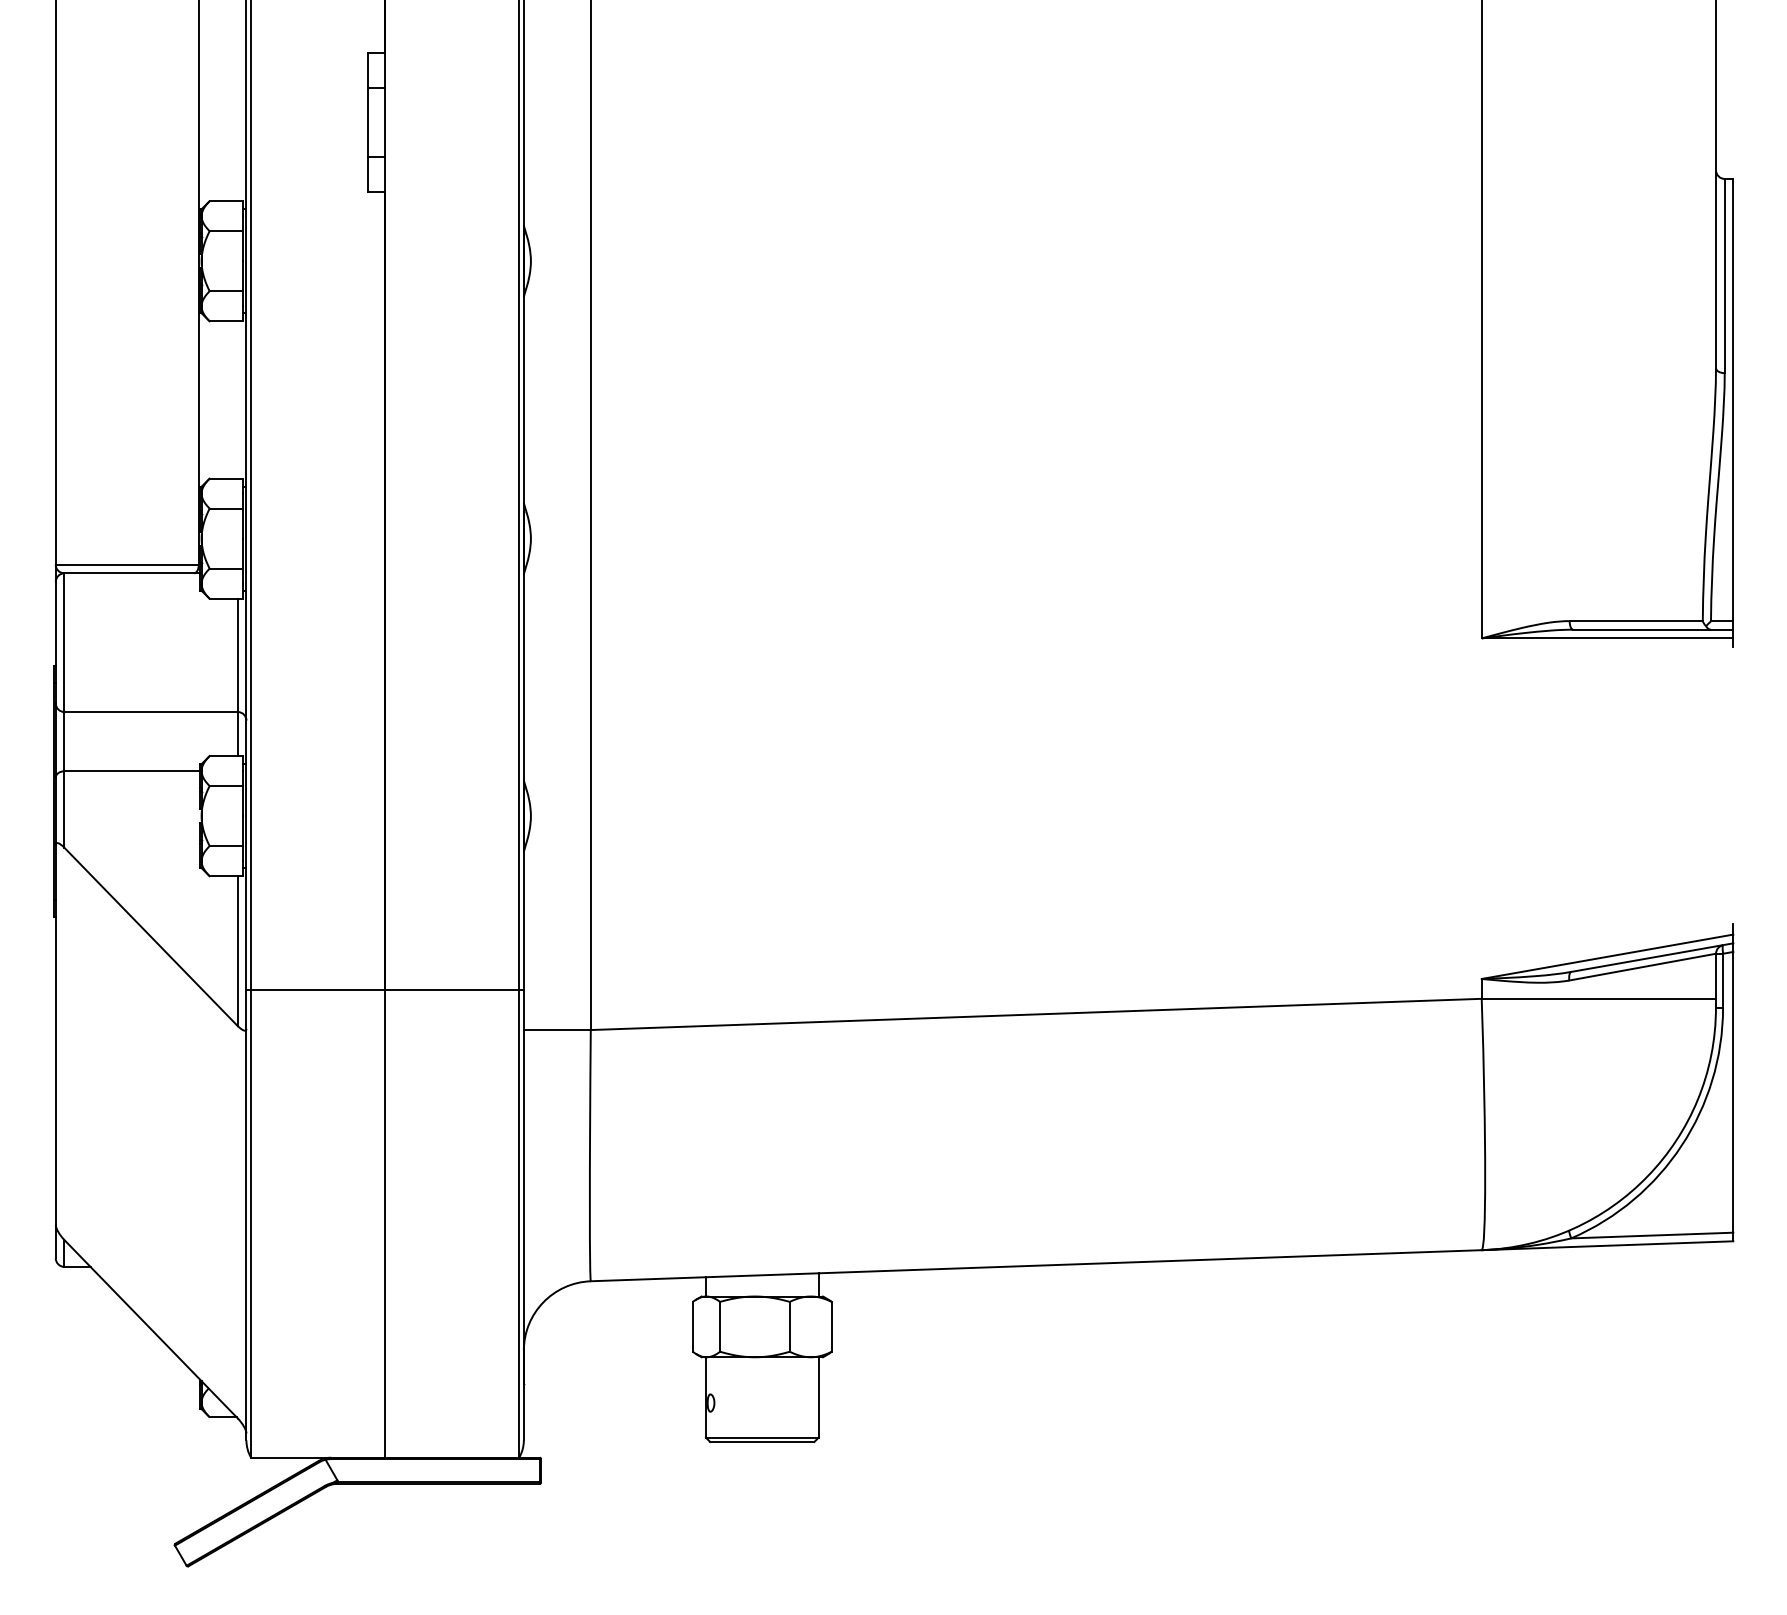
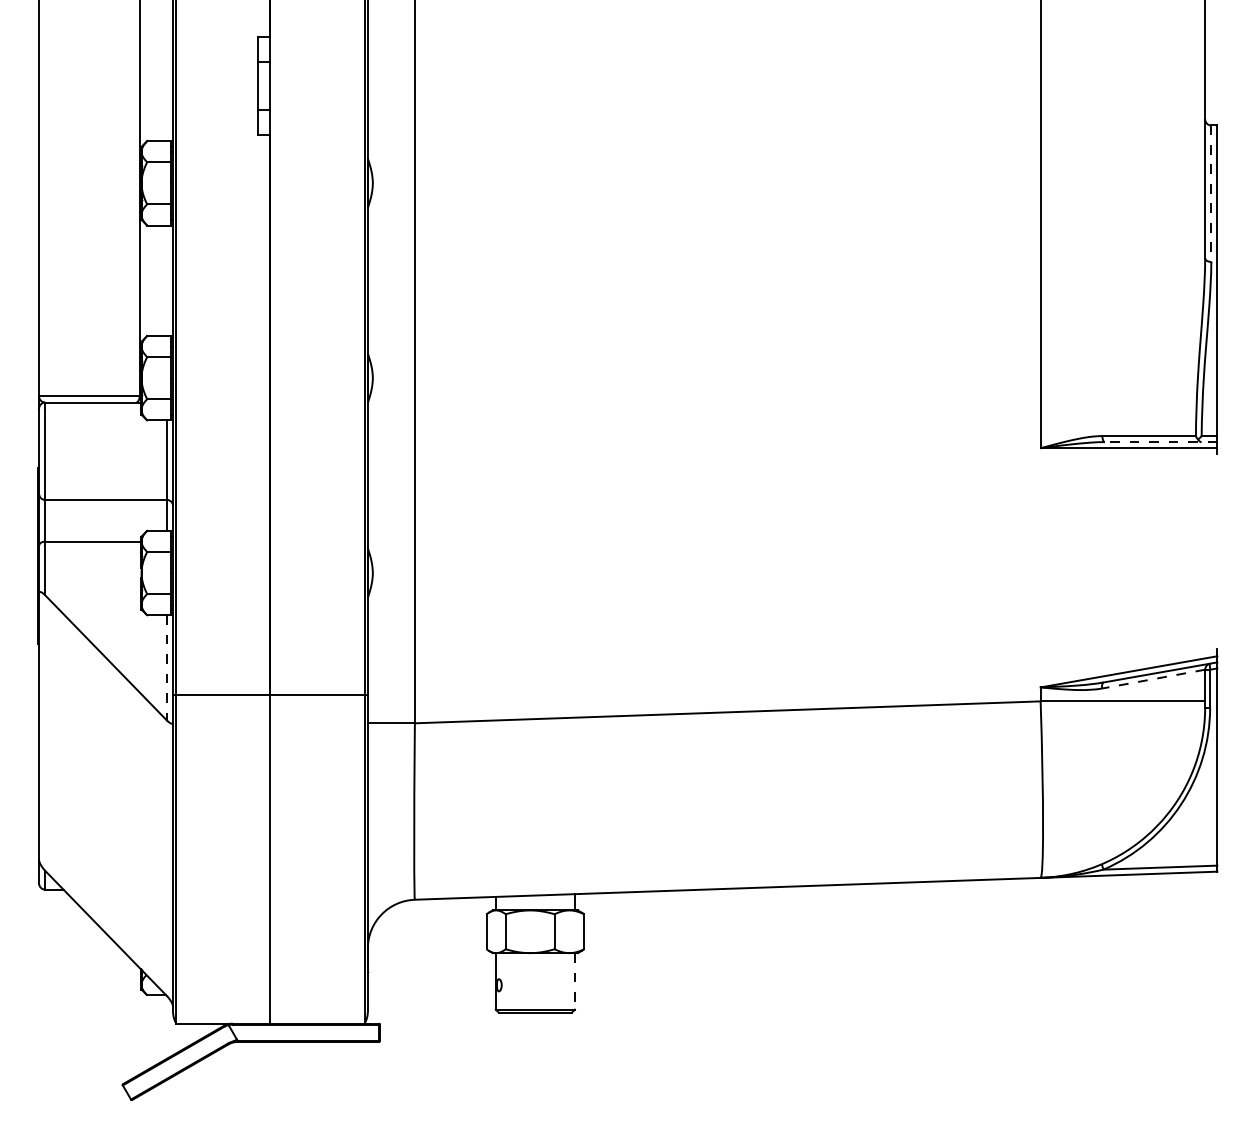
line: (1724, 277) -> (1211, 194), solid -> dashed
line: (1652, 630) -> (1160, 442), solid -> dashed
line: (237, 950) -> (166, 667), solid -> dashed
line: (1642, 967) -> (1153, 679), solid -> dashed
line: (818, 1397) -> (574, 981), solid -> dashed

